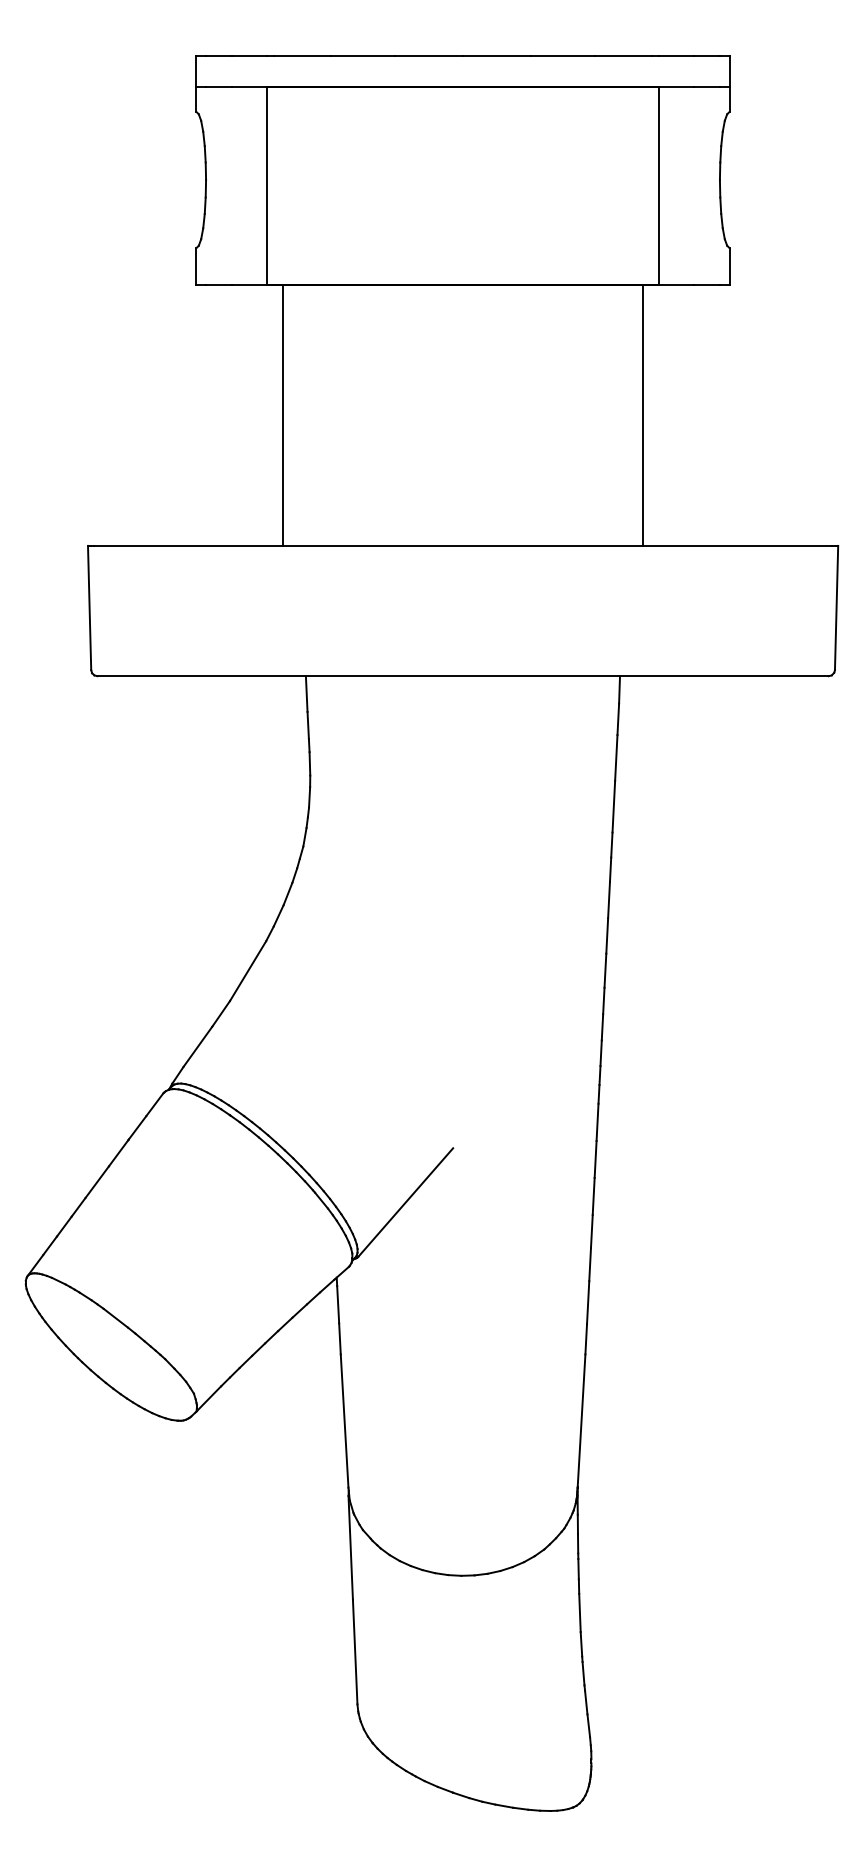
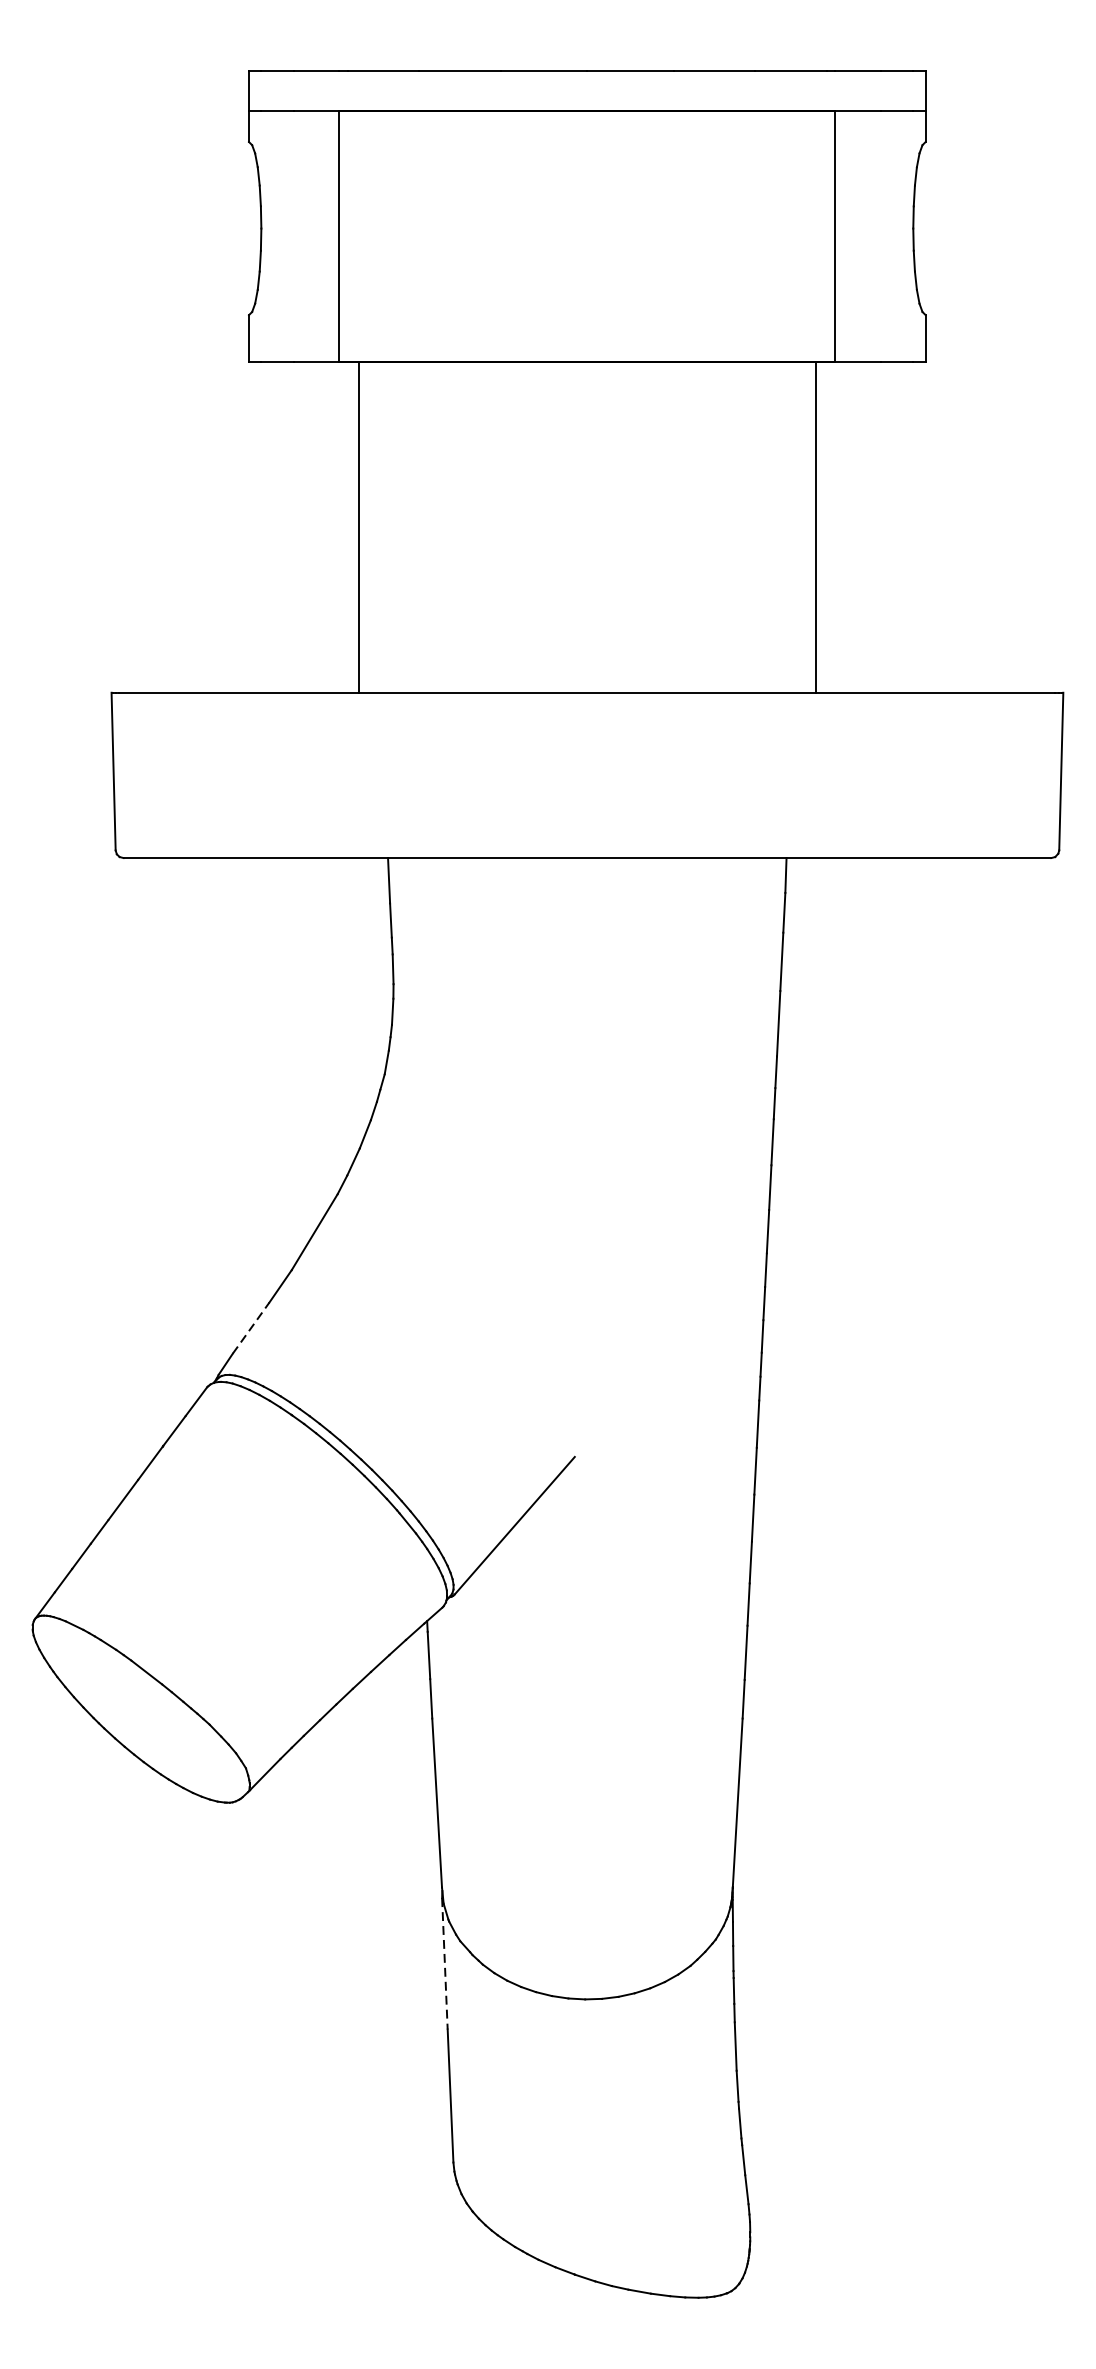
line: (197, 1046) -> (250, 1327), solid -> dashed
line: (350, 1547) -> (444, 1963), solid -> dashed

